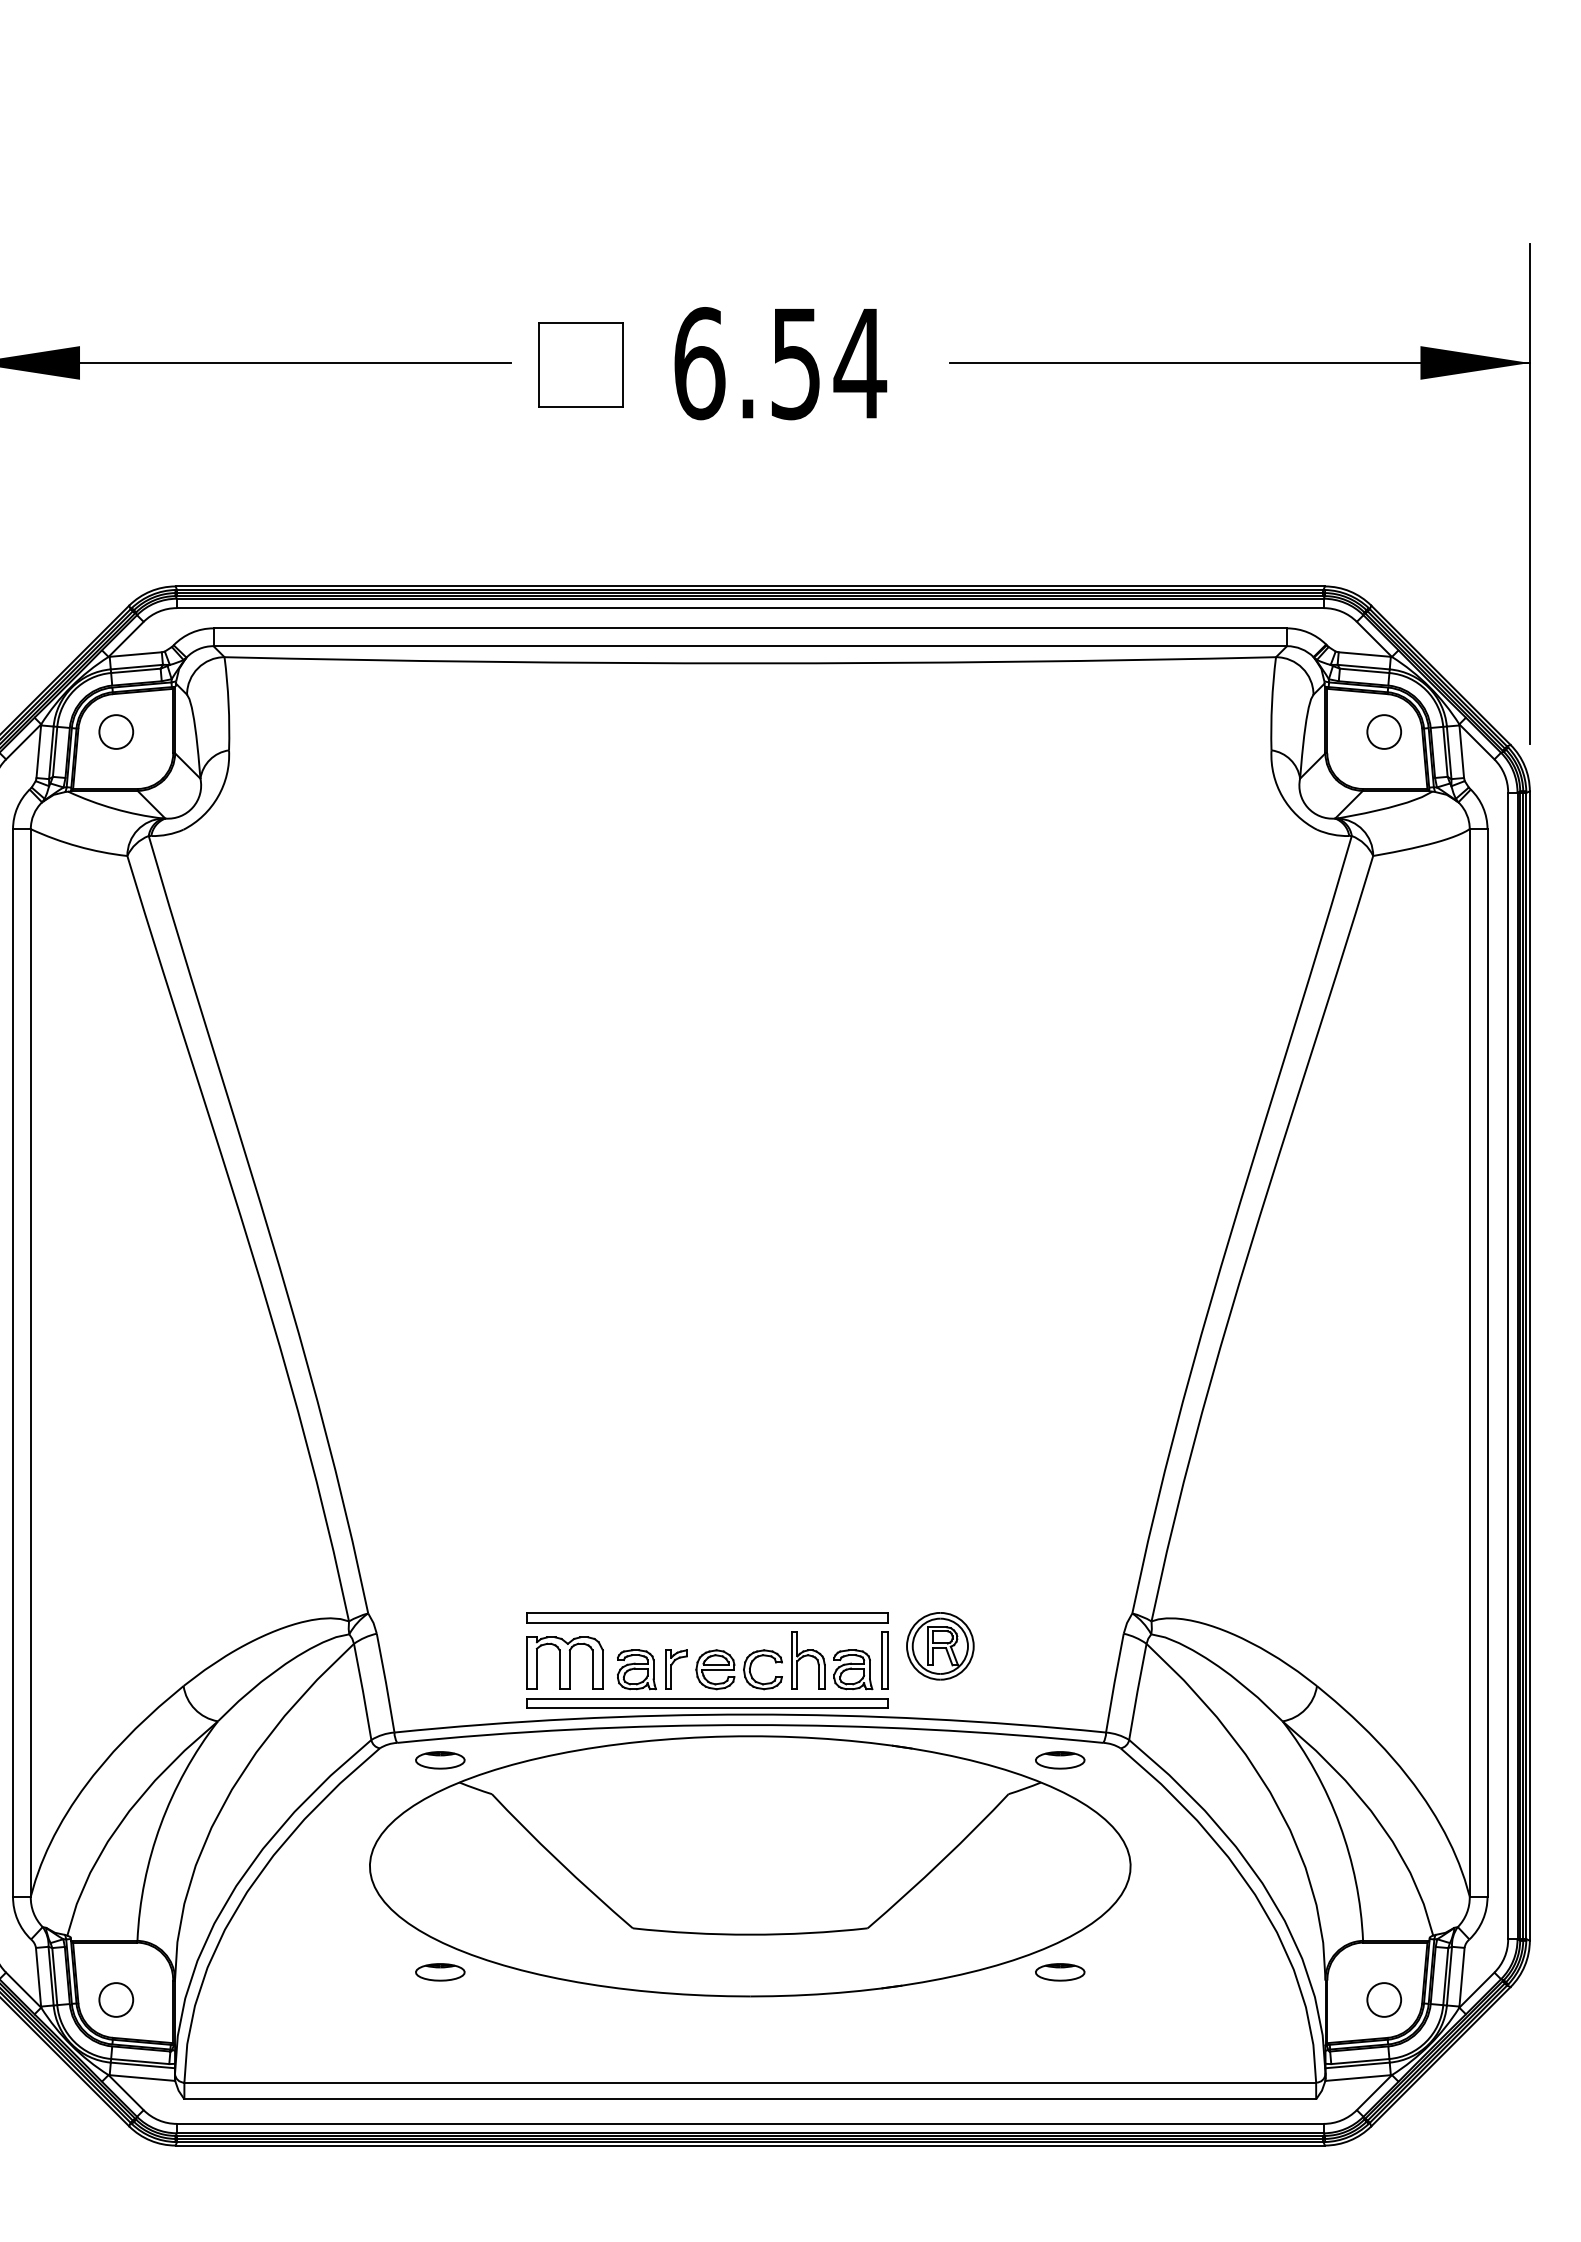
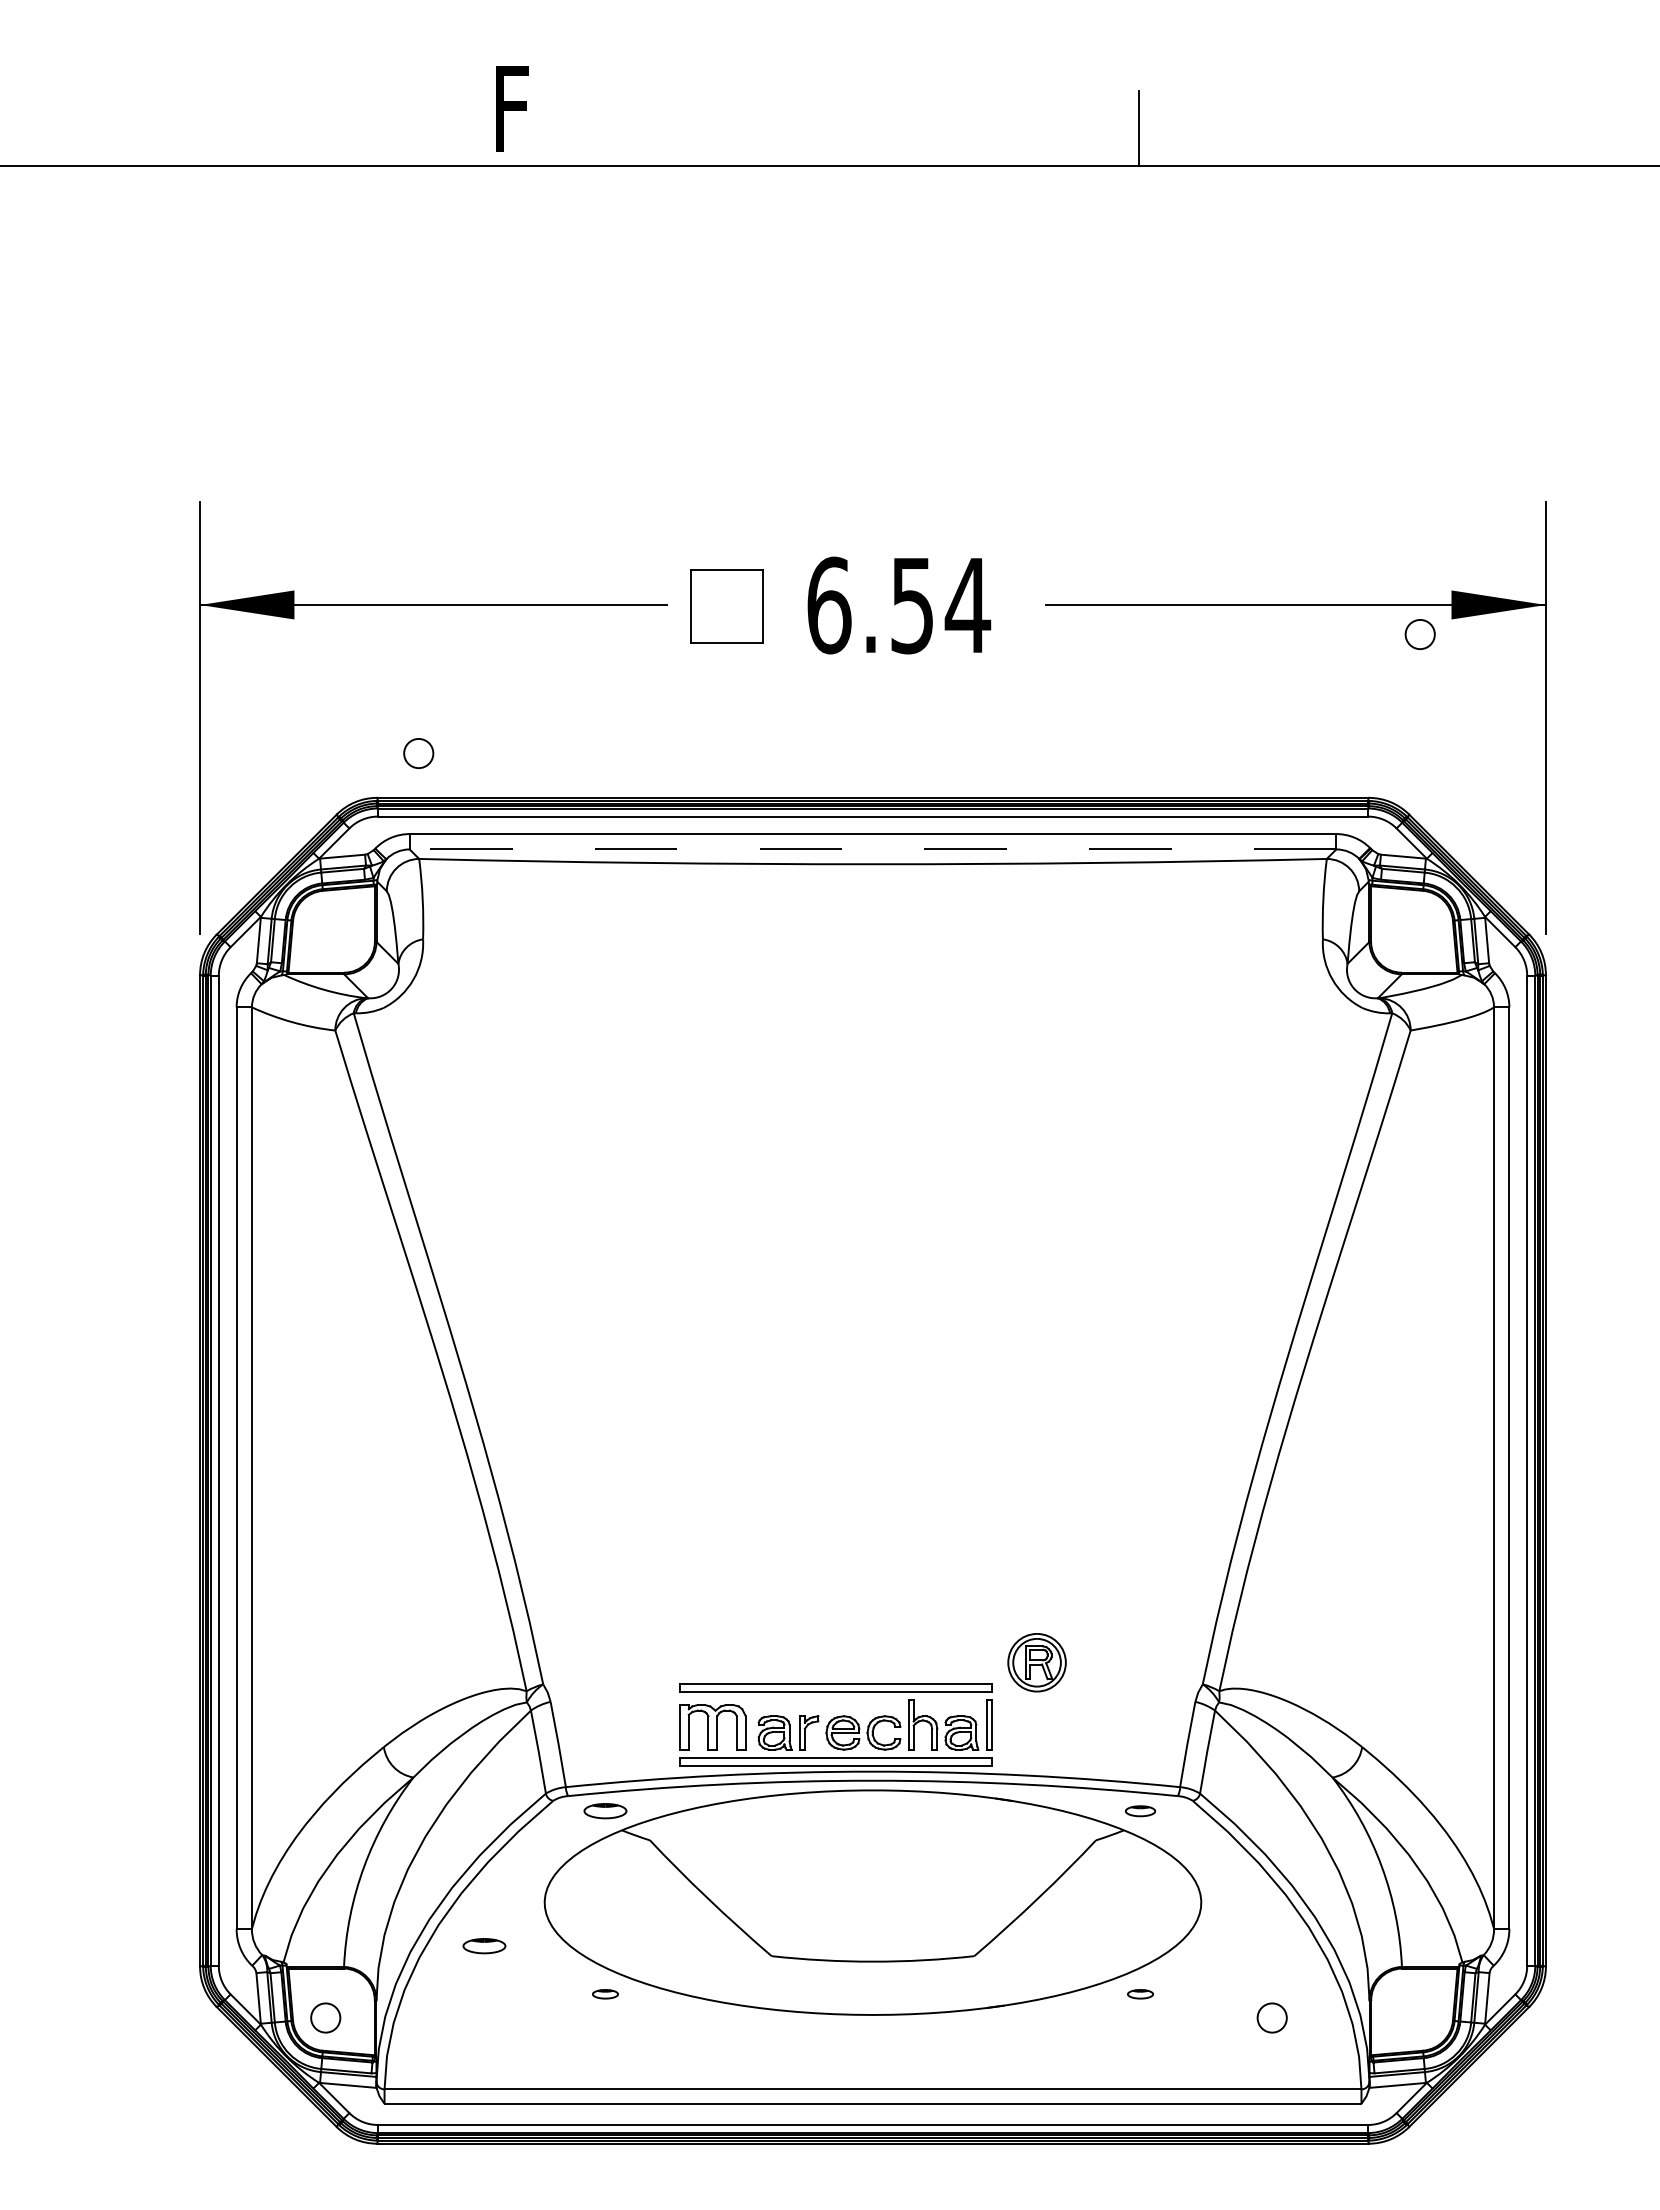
line: (749, 646) -> (872, 849), solid -> dashed
circle: (115, 731) -> (418, 753), moved
circle: (1383, 731) -> (1419, 634), moved
part: (939, 1646) -> (1036, 1662), moved
part: (1060, 1760) -> (1140, 1811), size x0.7
part: (300, 1917) -> (484, 1946), added
part: (440, 1972) -> (605, 1994), size x0.6
part: (1060, 1972) -> (1140, 1994), size x0.6
circle: (1383, 1999) -> (1271, 2017), moved

